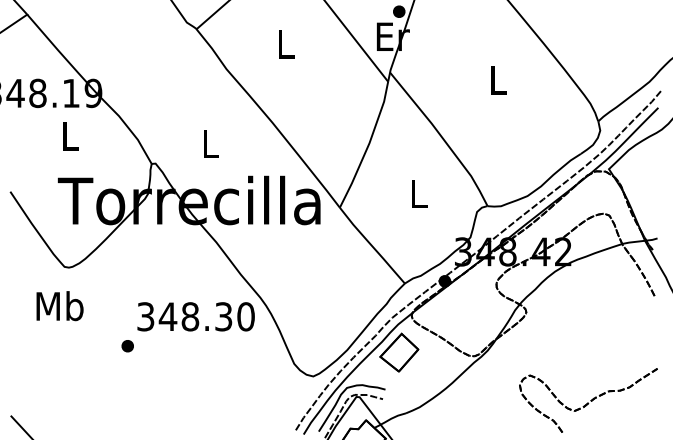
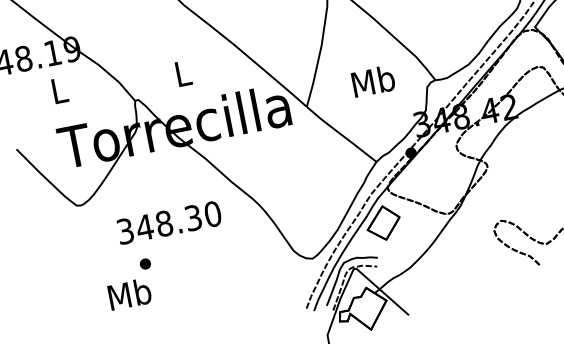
text: (418, 193) -> (373, 81), L -> Mb
text: (59, 306) -> (129, 294), moved
text: (195, 316) -> (168, 222), moved

